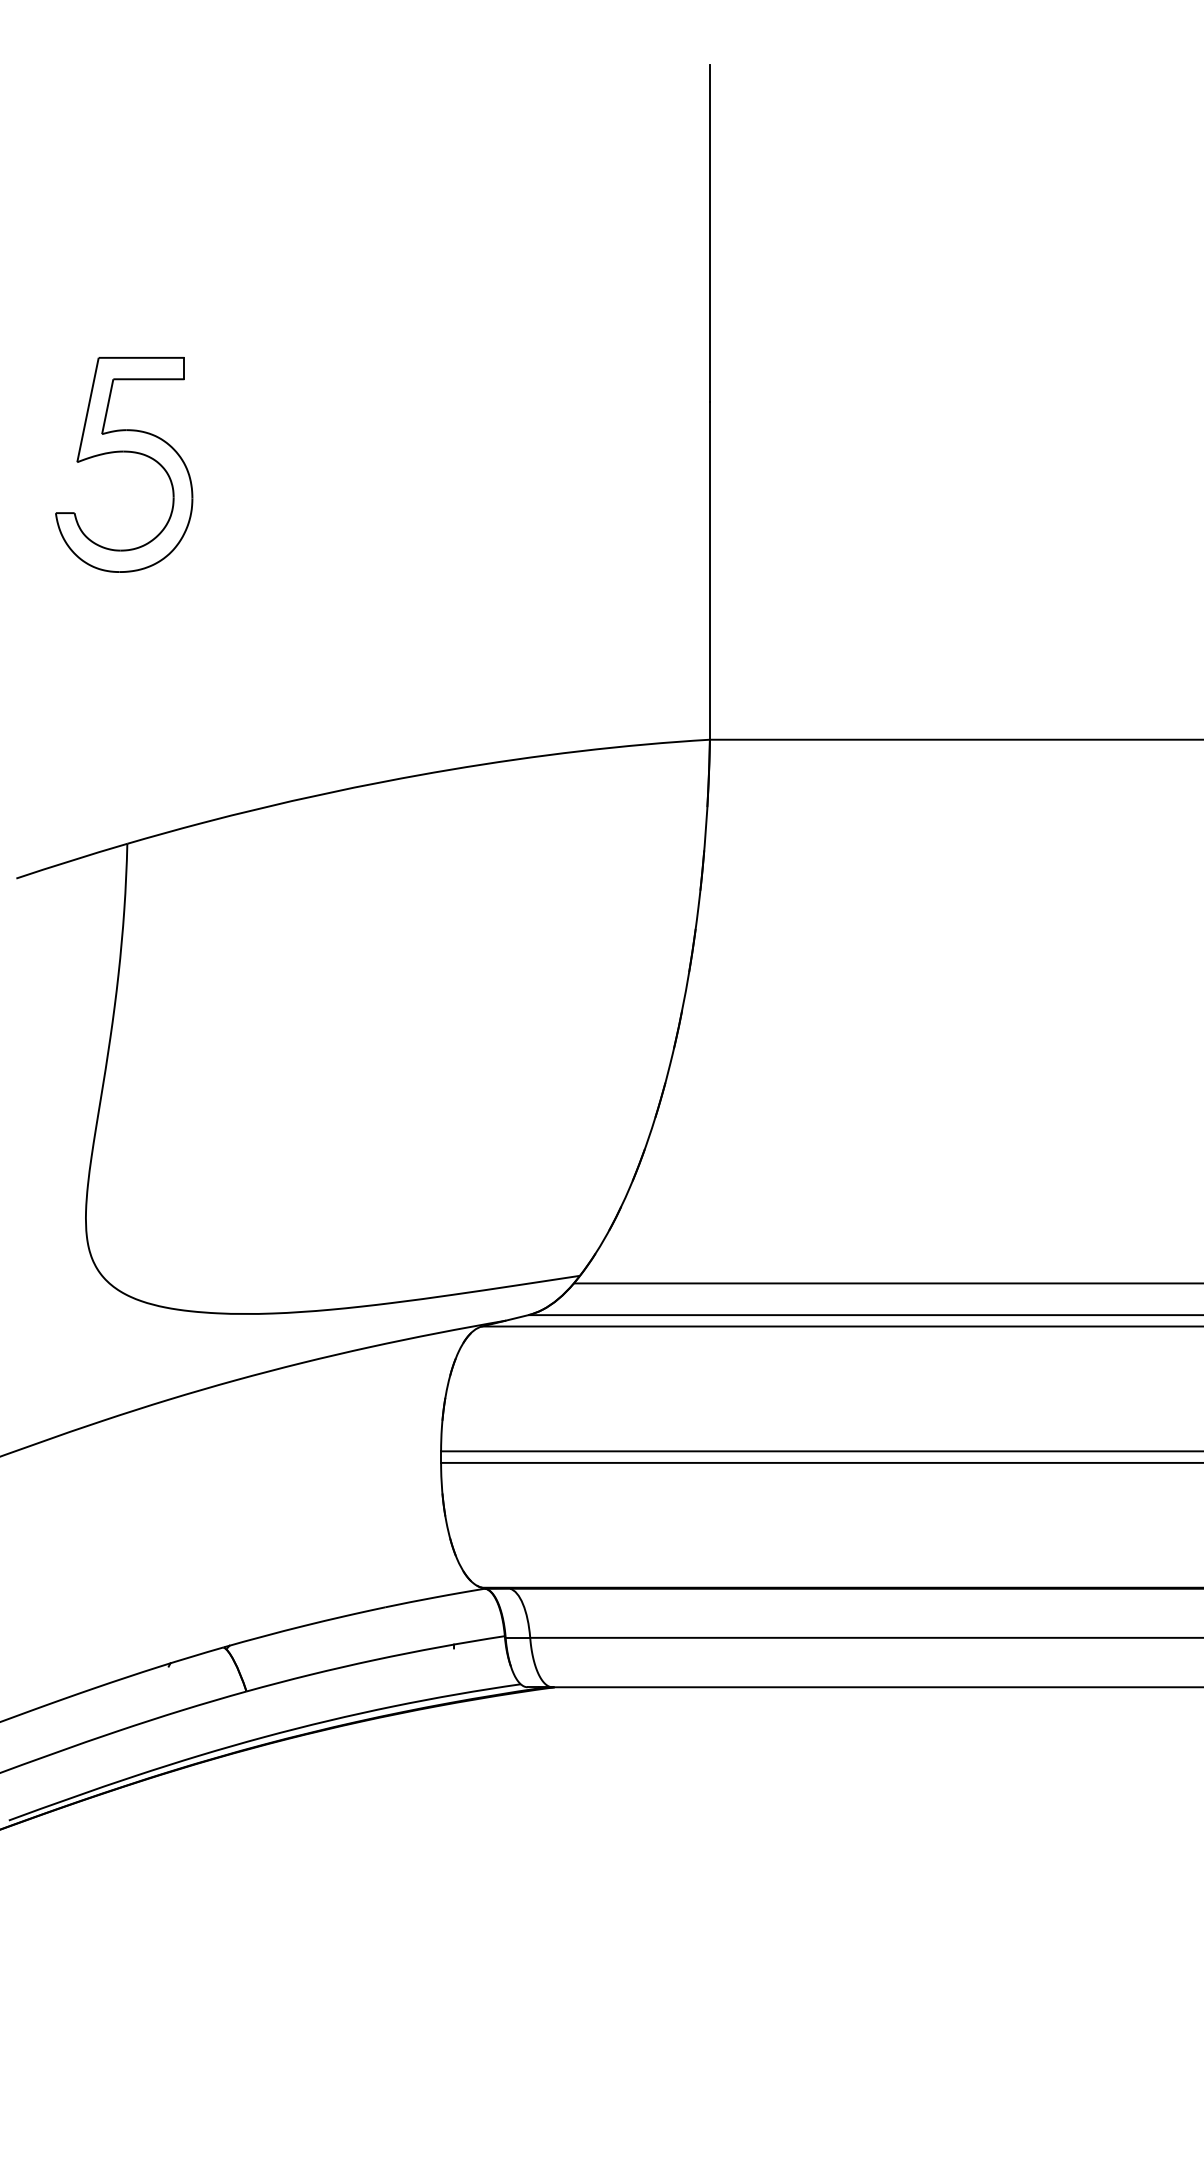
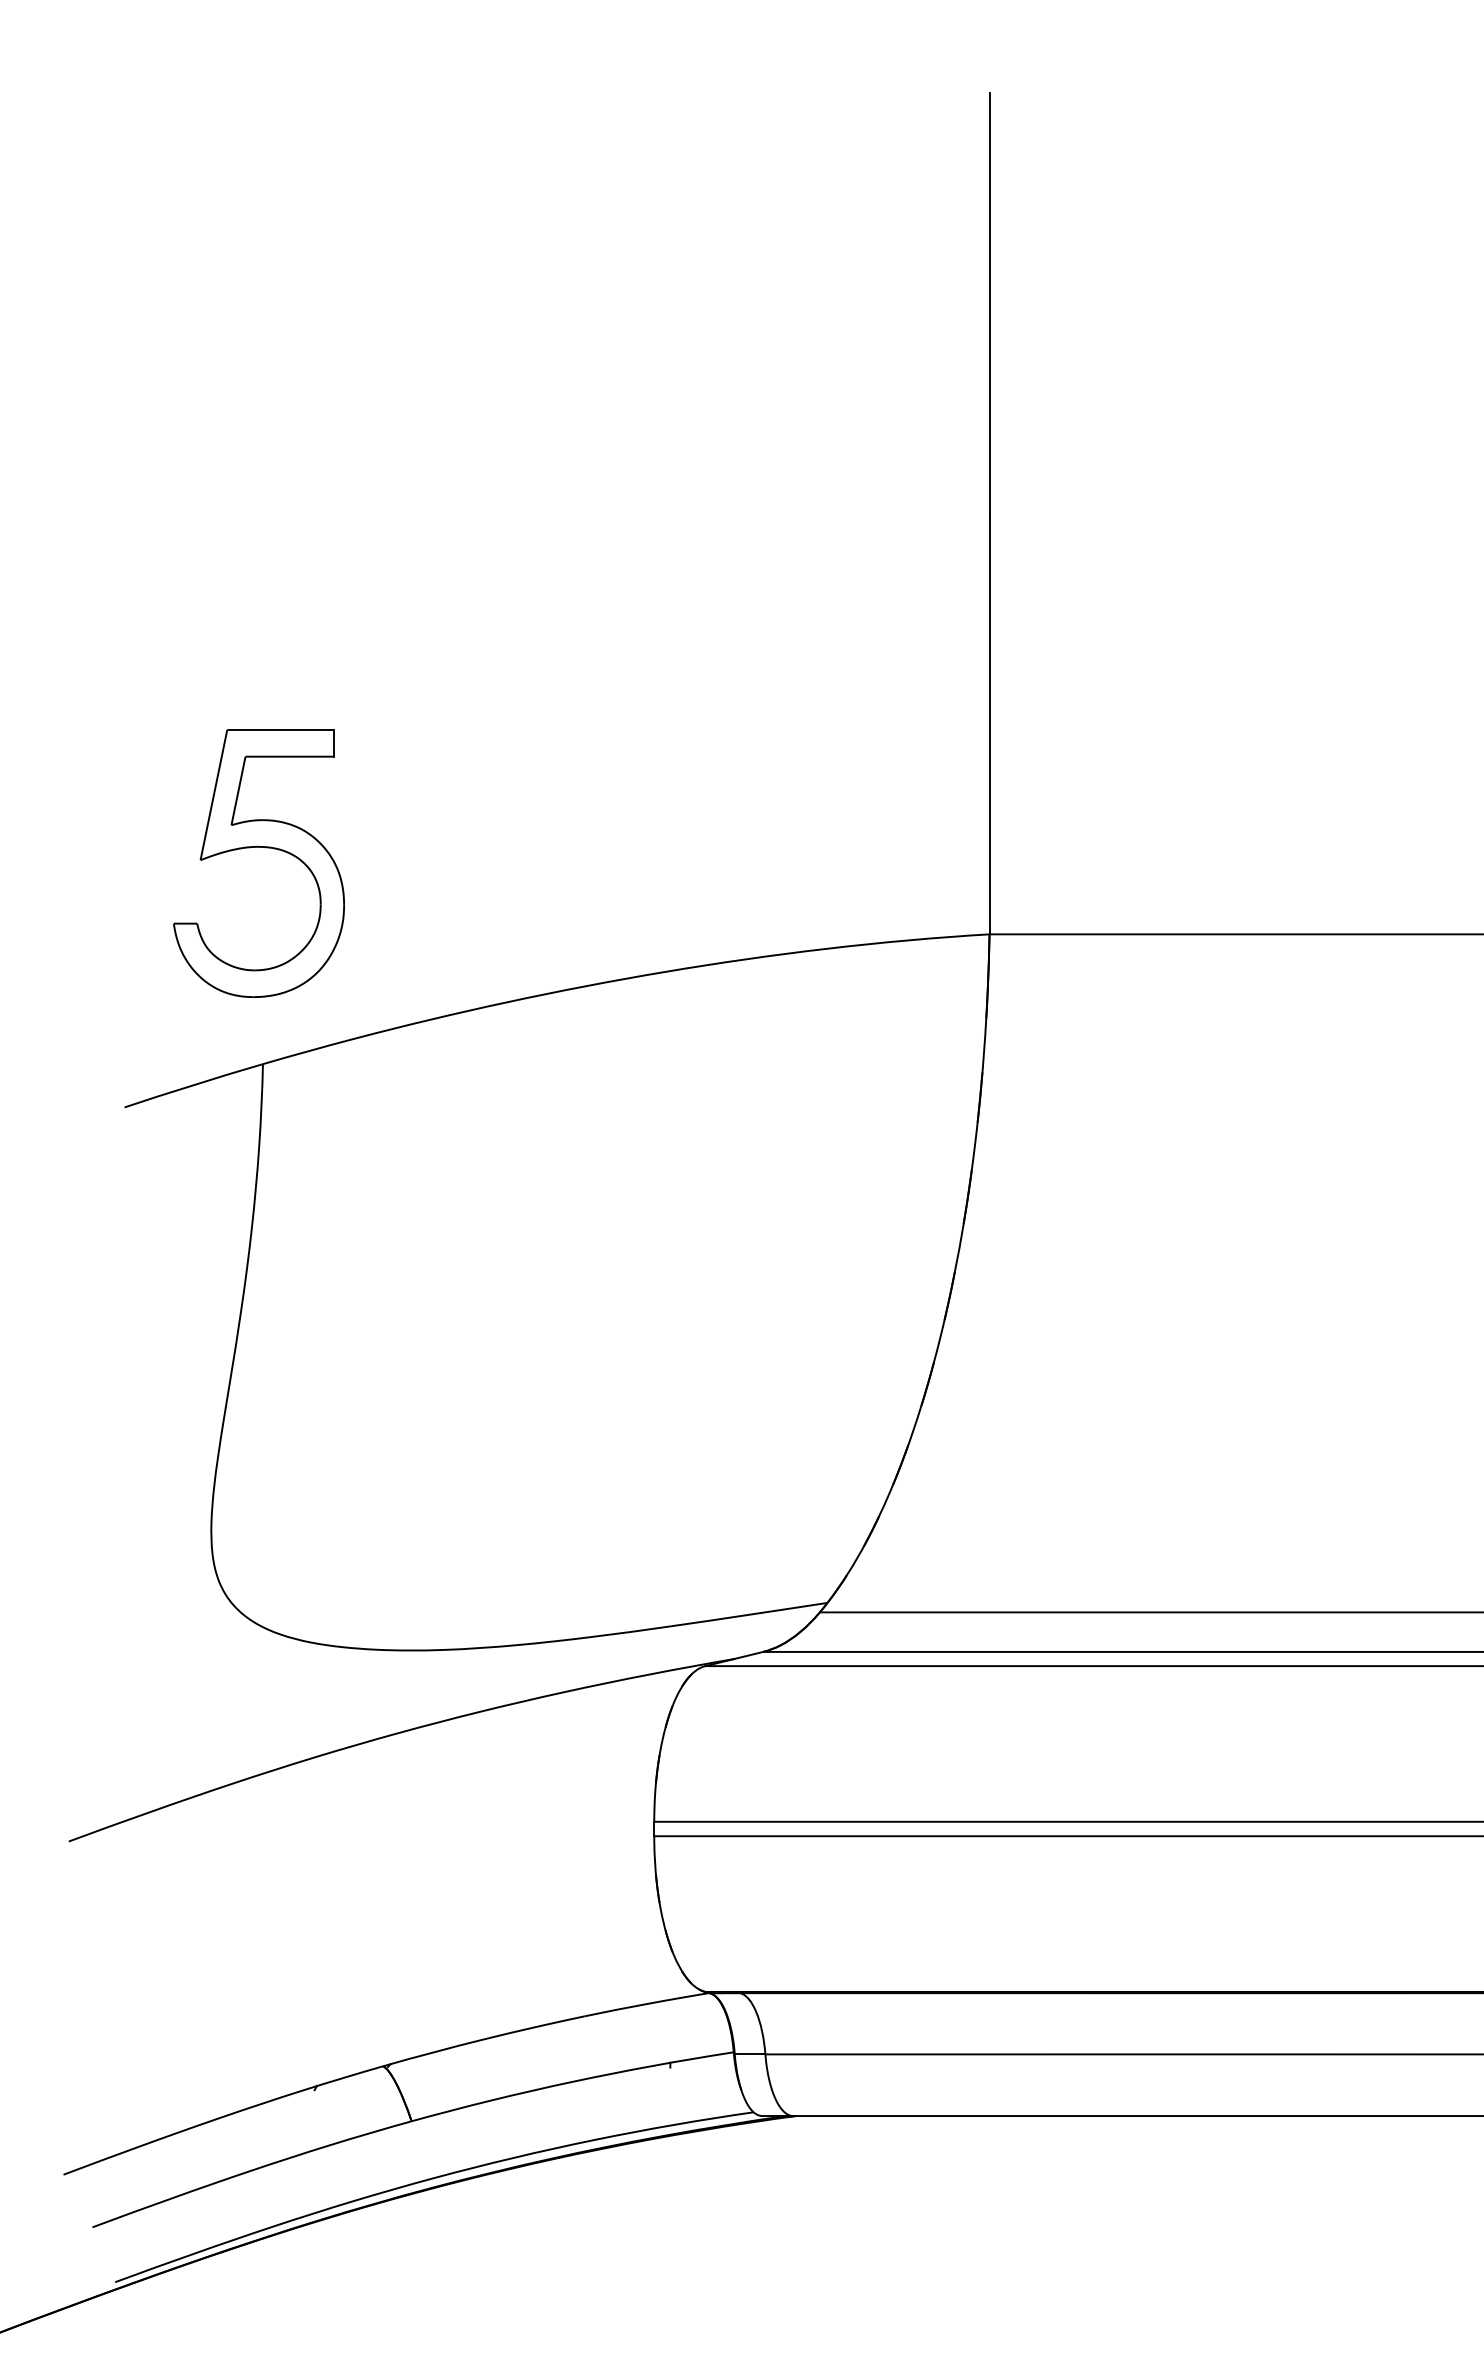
part: (124, 452) -> (259, 848), moved

